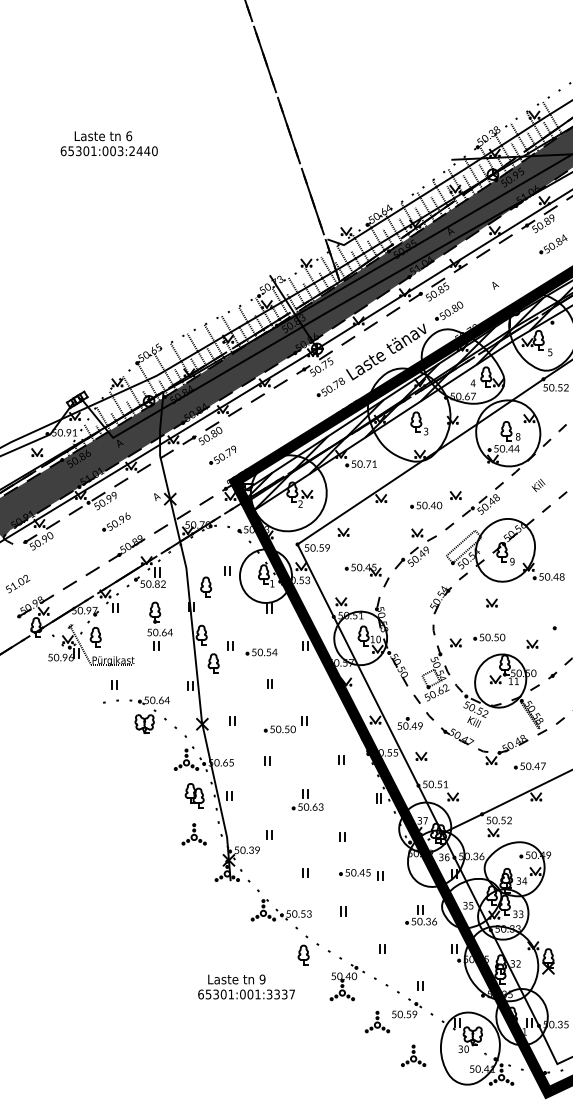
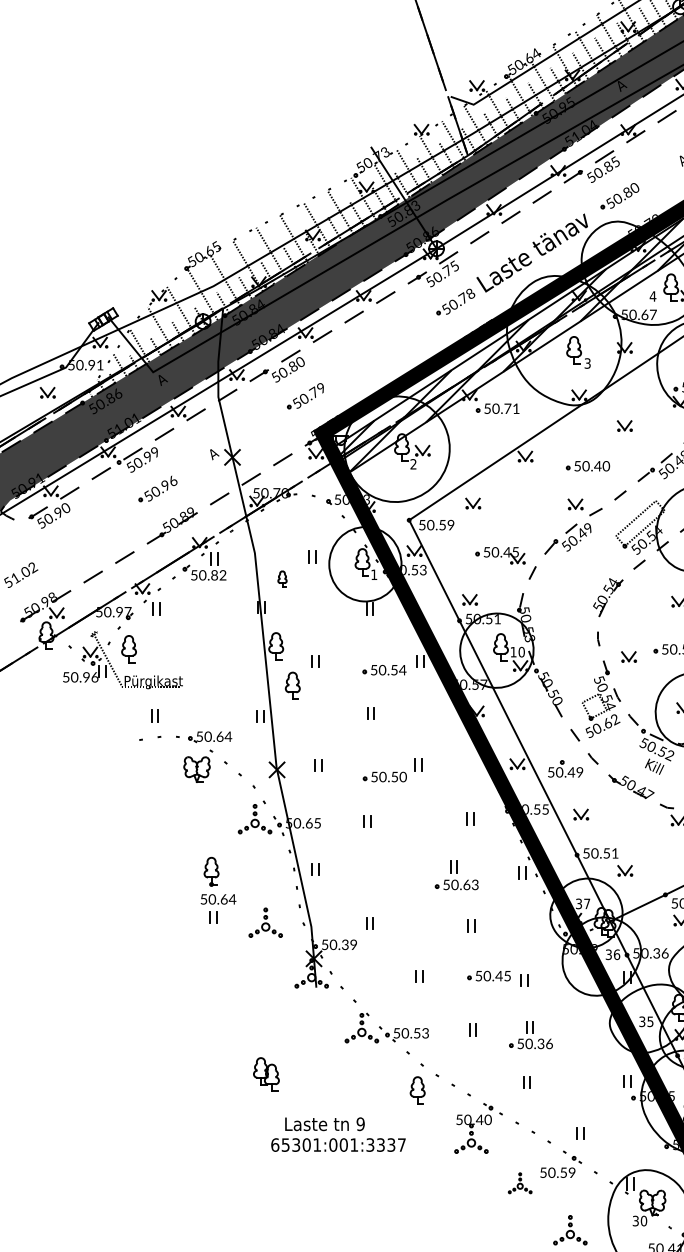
part: (455, 495) -> (624, 425), moved
part: (206, 586) -> (282, 578), size x0.6
part: (159, 625) -> (217, 889), moved
part: (261, 652) -> (384, 670), moved
part: (194, 795) -> (266, 1074), moved
part: (307, 799) -> (456, 874), moved
part: (420, 915) -> (529, 1035), moved
part: (377, 1021) -> (520, 1182), size x0.7

